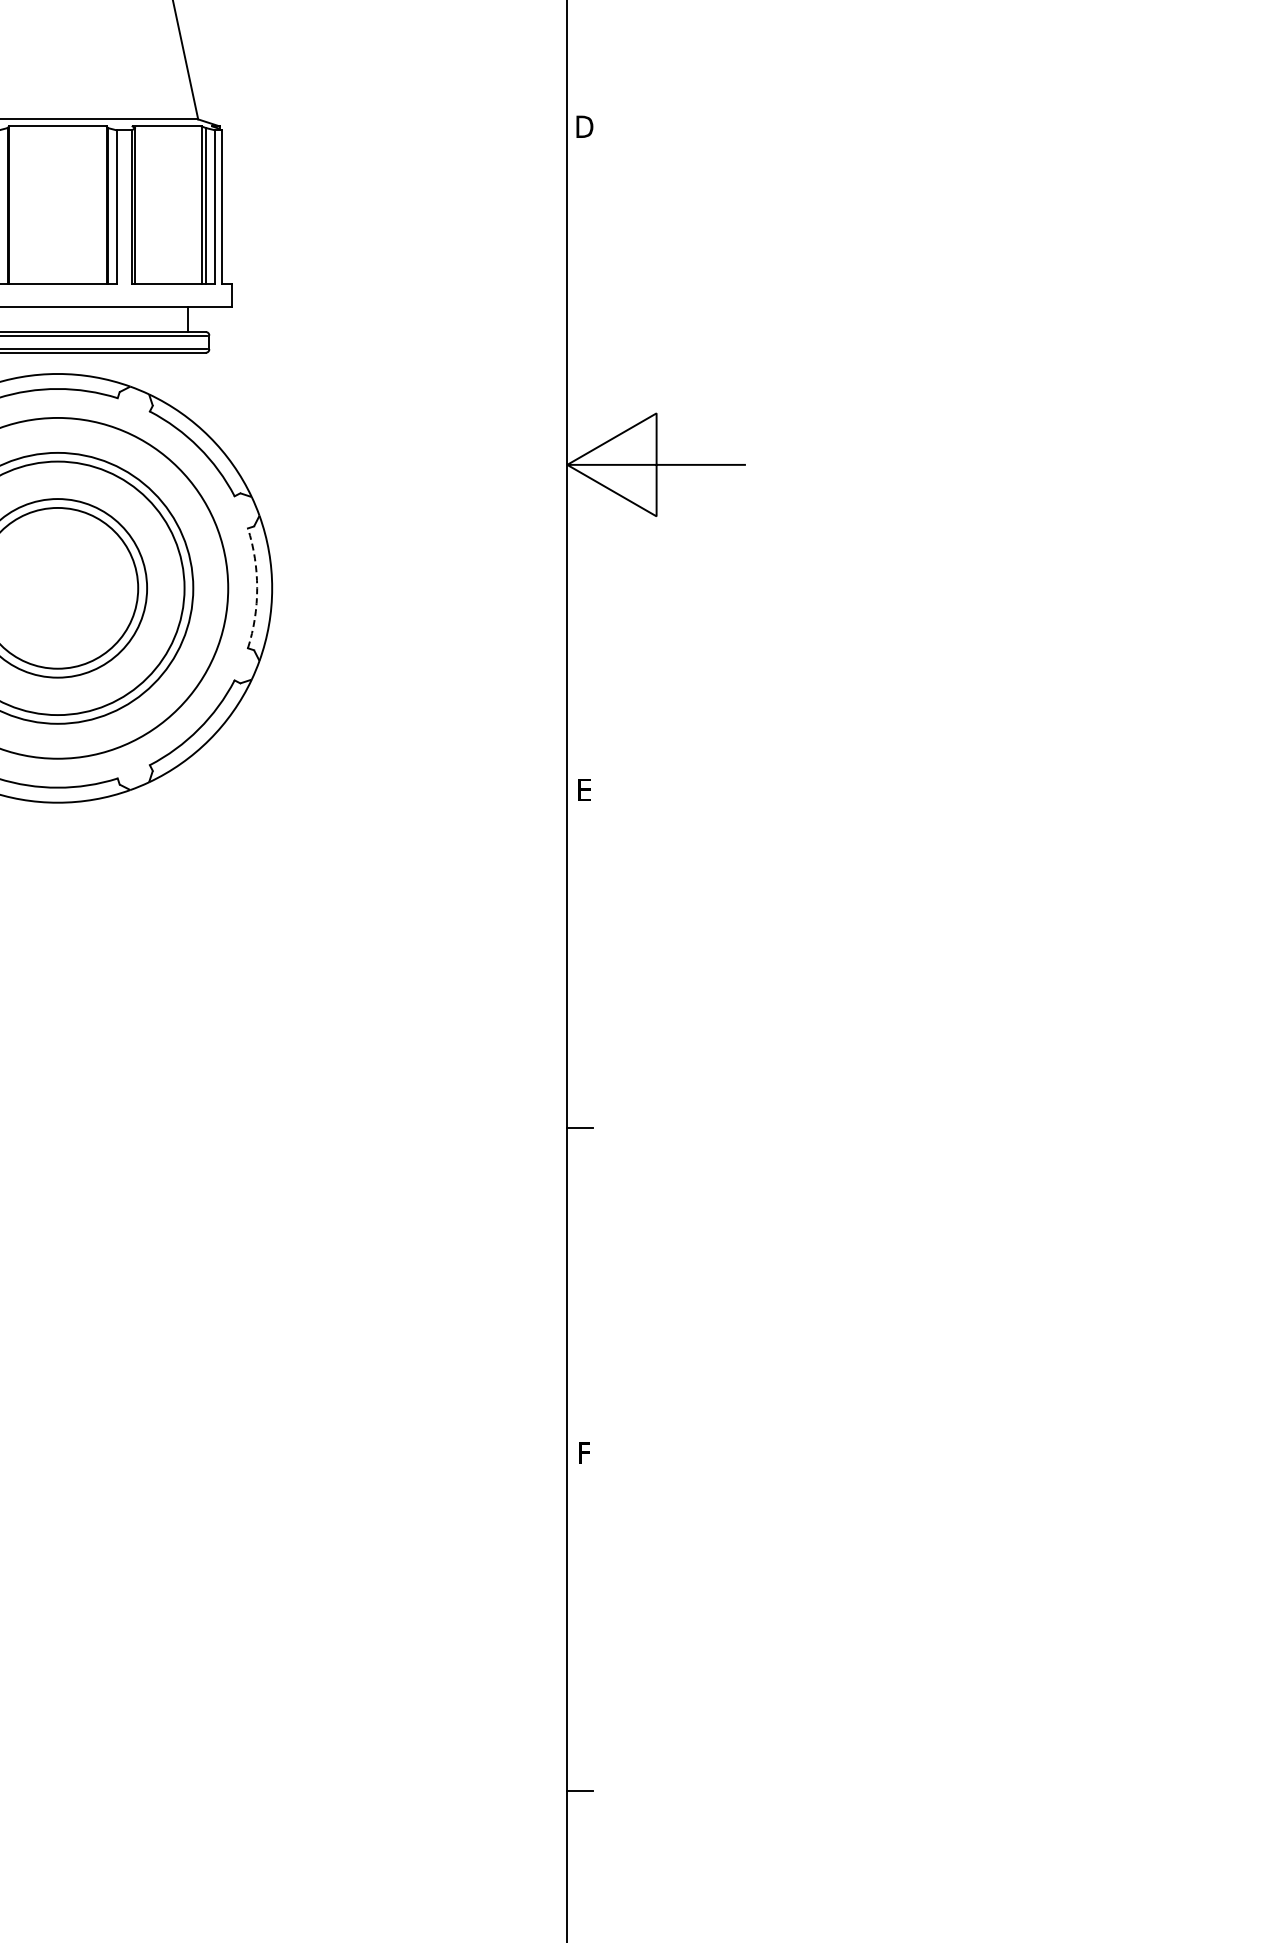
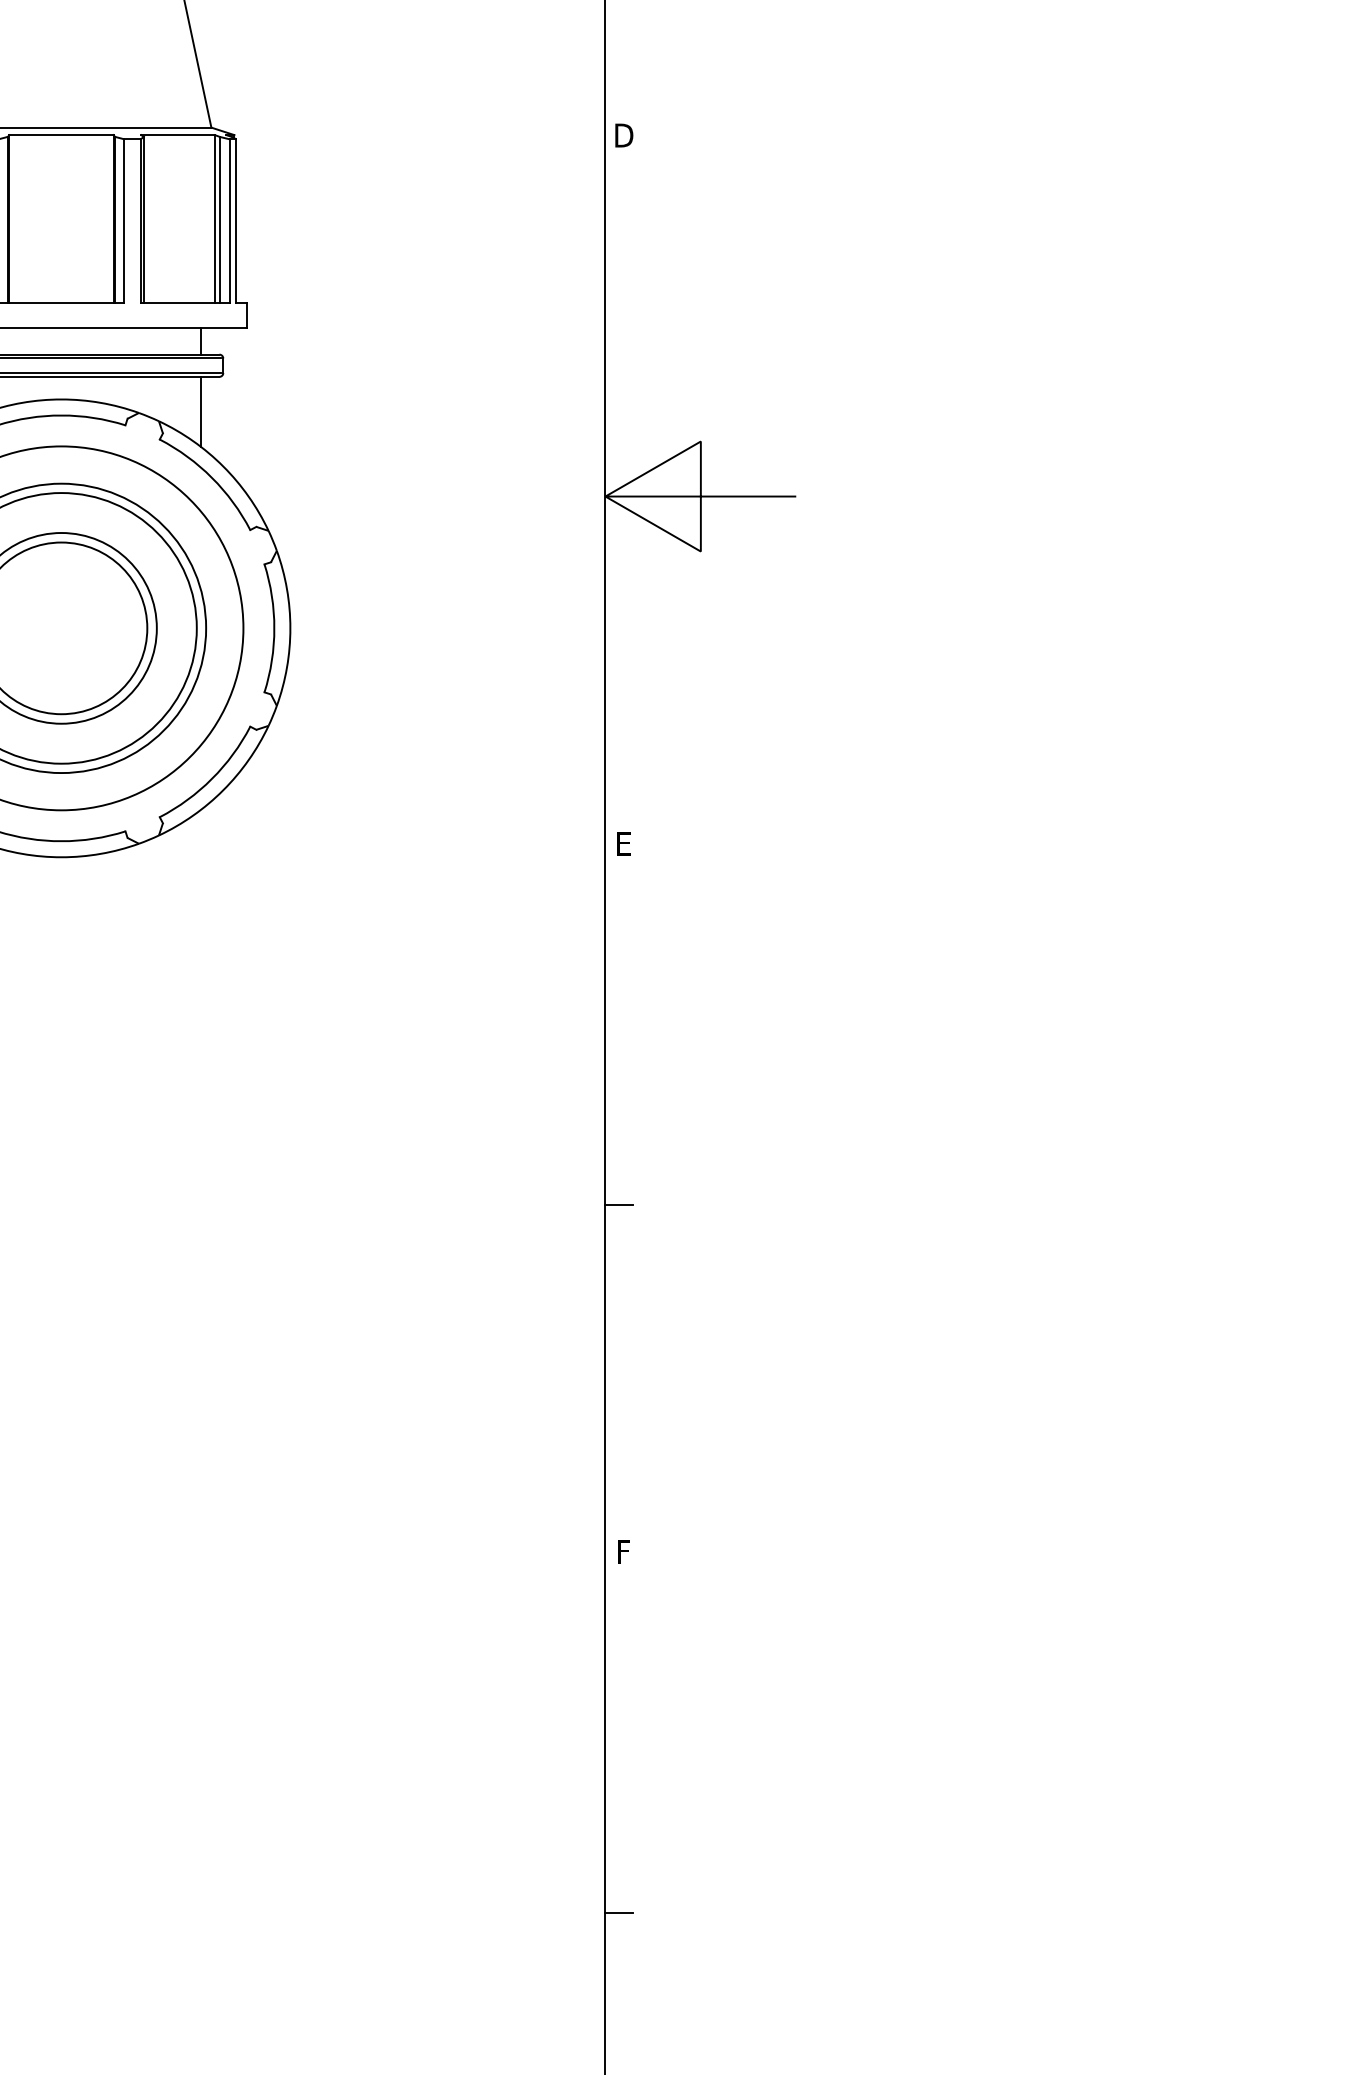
line: (188, 385) -> (201, 411), added
arc: (257, 588) -> (274, 628), dashed -> solid

